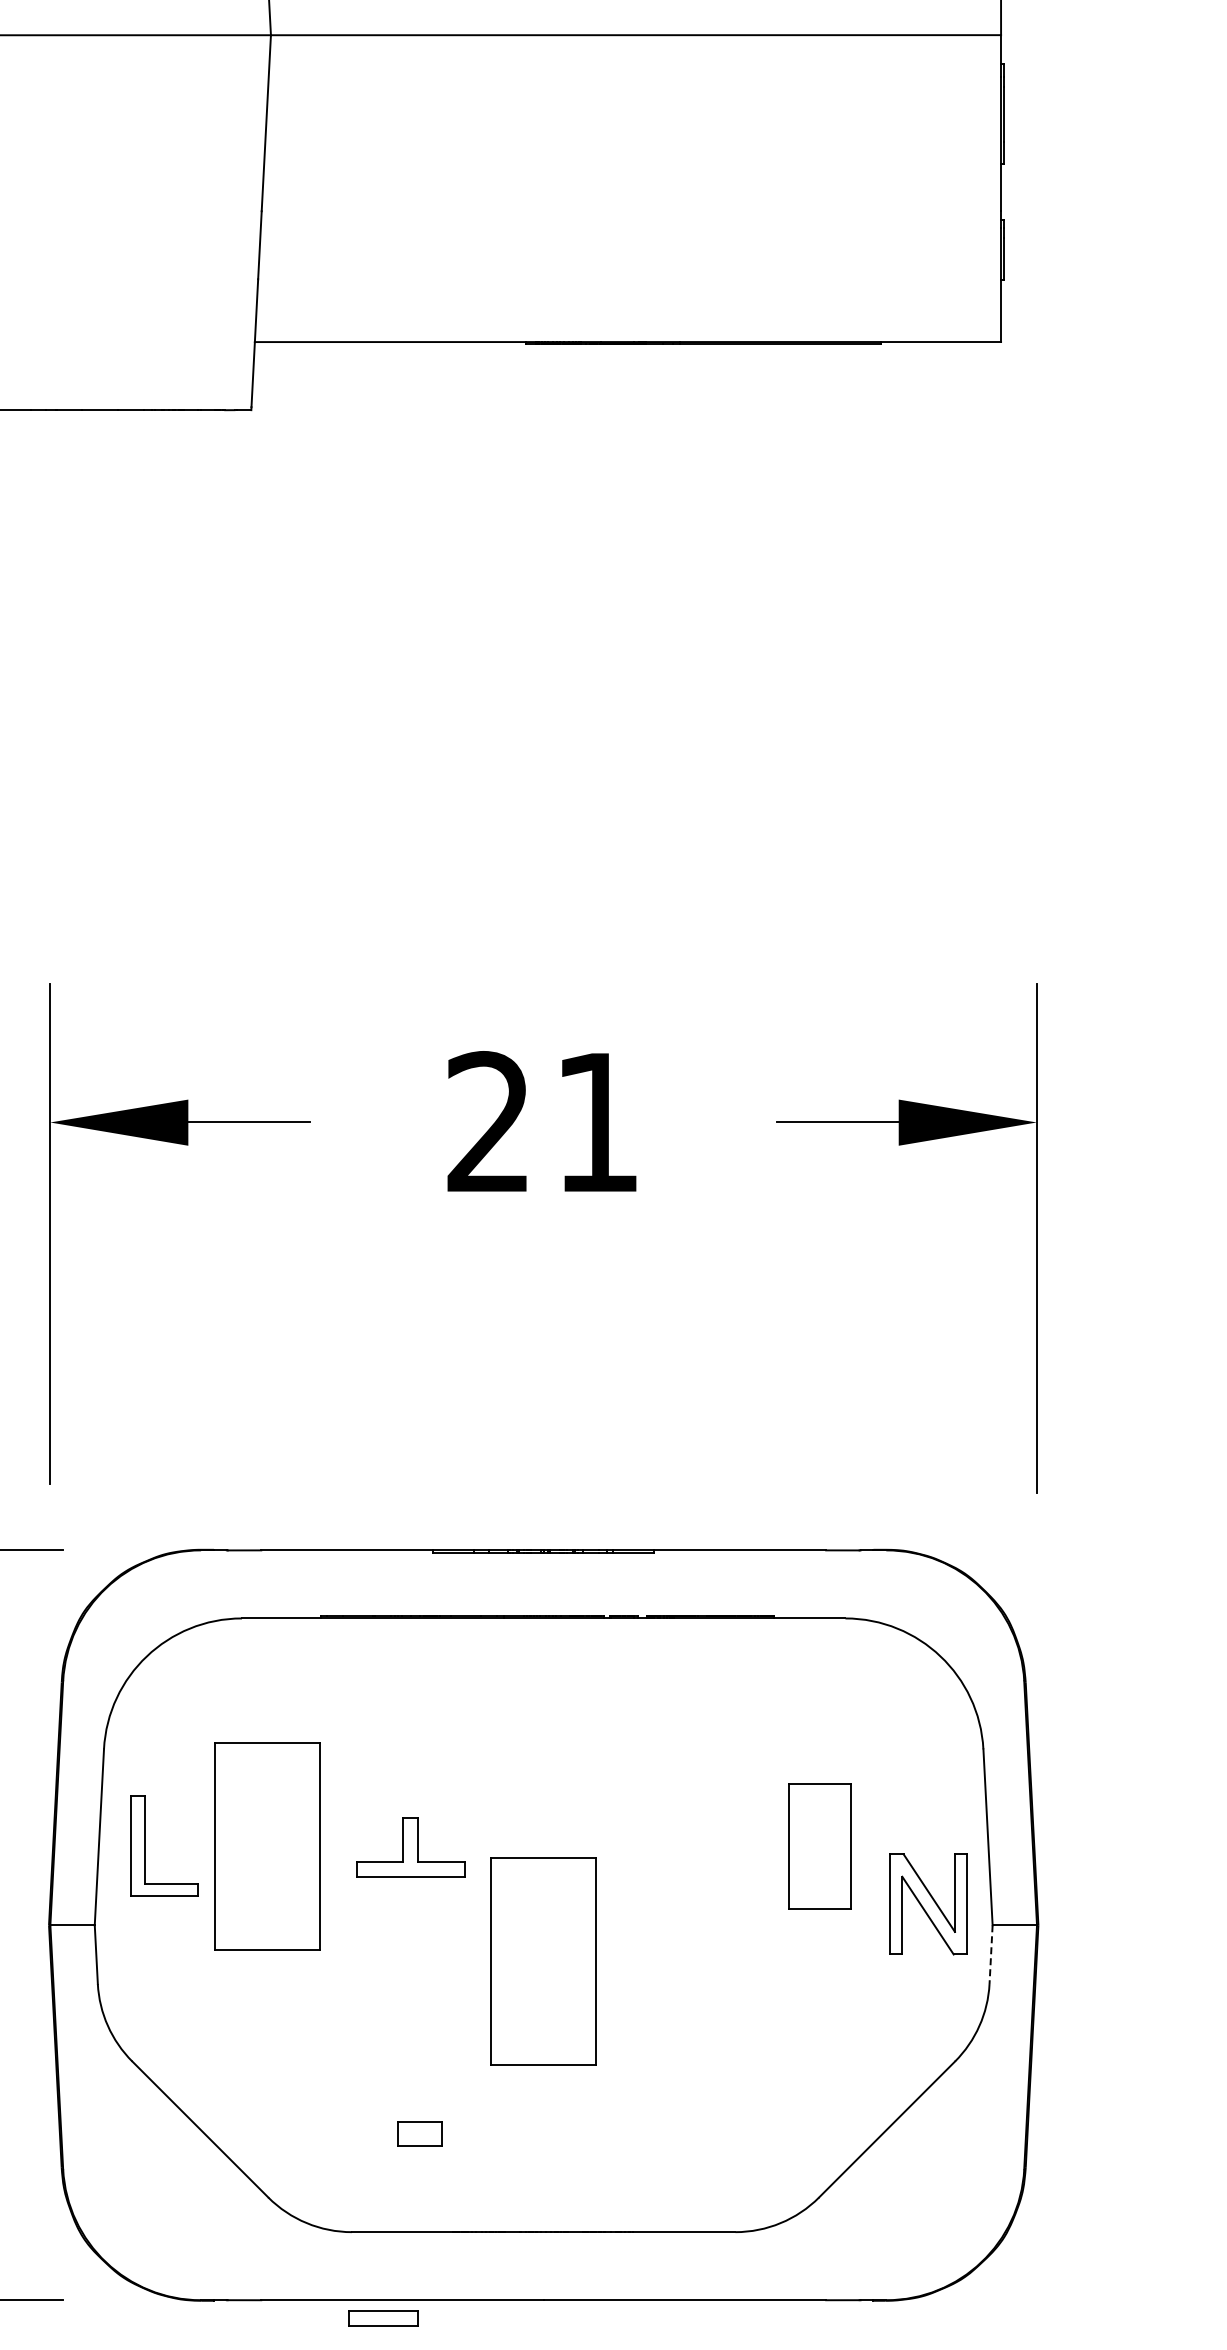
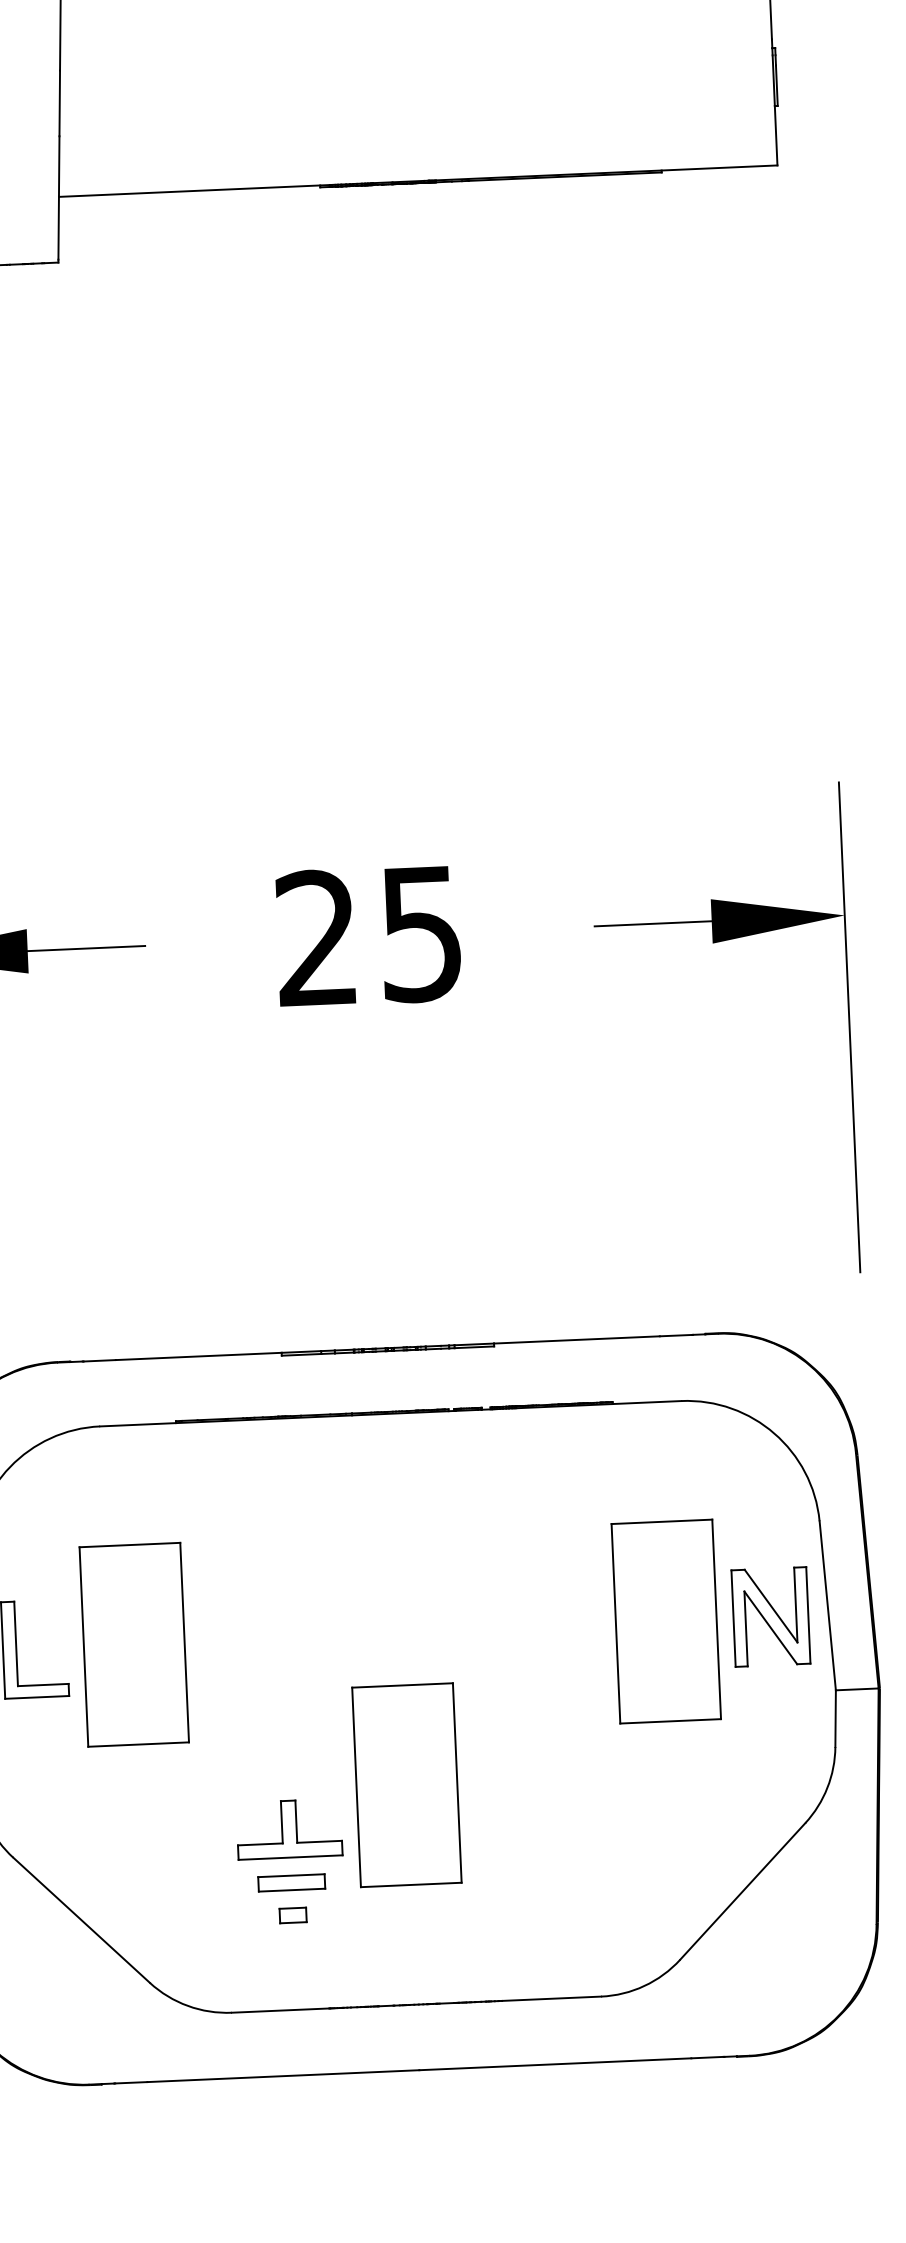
text: (596, 1123) -> (420, 934), 21 -> 25
part: (819, 1846) -> (665, 1621), size x1.67
part: (410, 1847) -> (289, 1829), moved
part: (928, 1904) -> (770, 1617), moved
line: (991, 1955) -> (836, 1719), dashed -> solid
part: (543, 1961) -> (406, 1785), moved
part: (419, 2134) -> (292, 1915), size x0.62
part: (383, 2318) -> (291, 1883), moved

